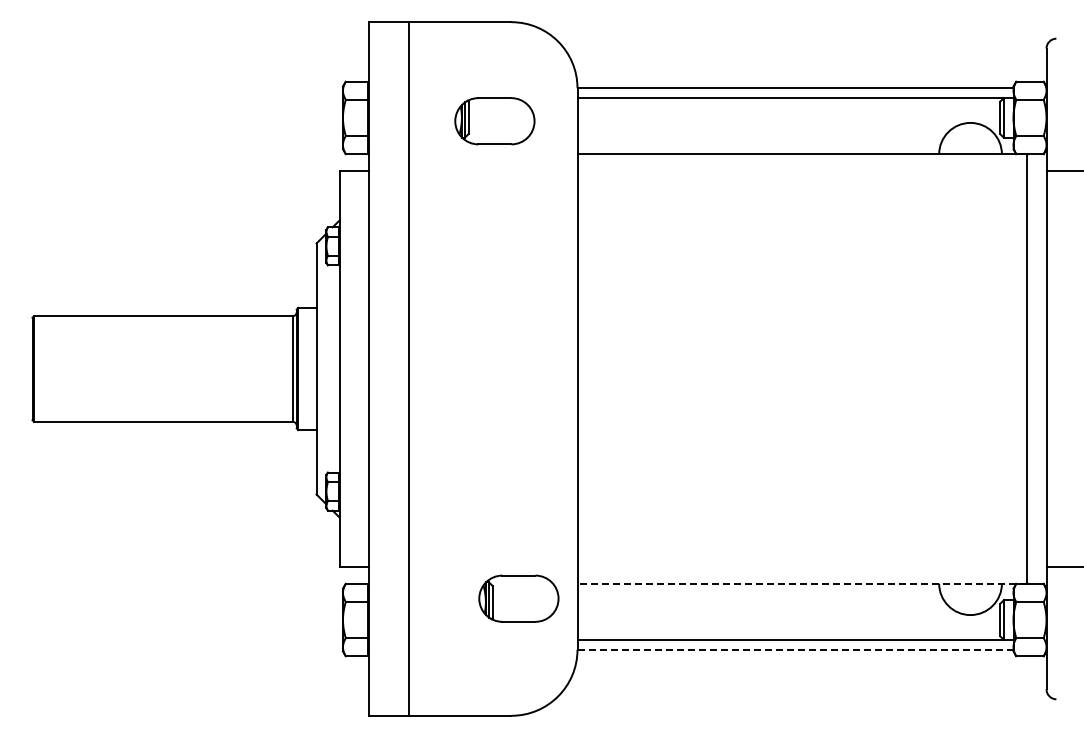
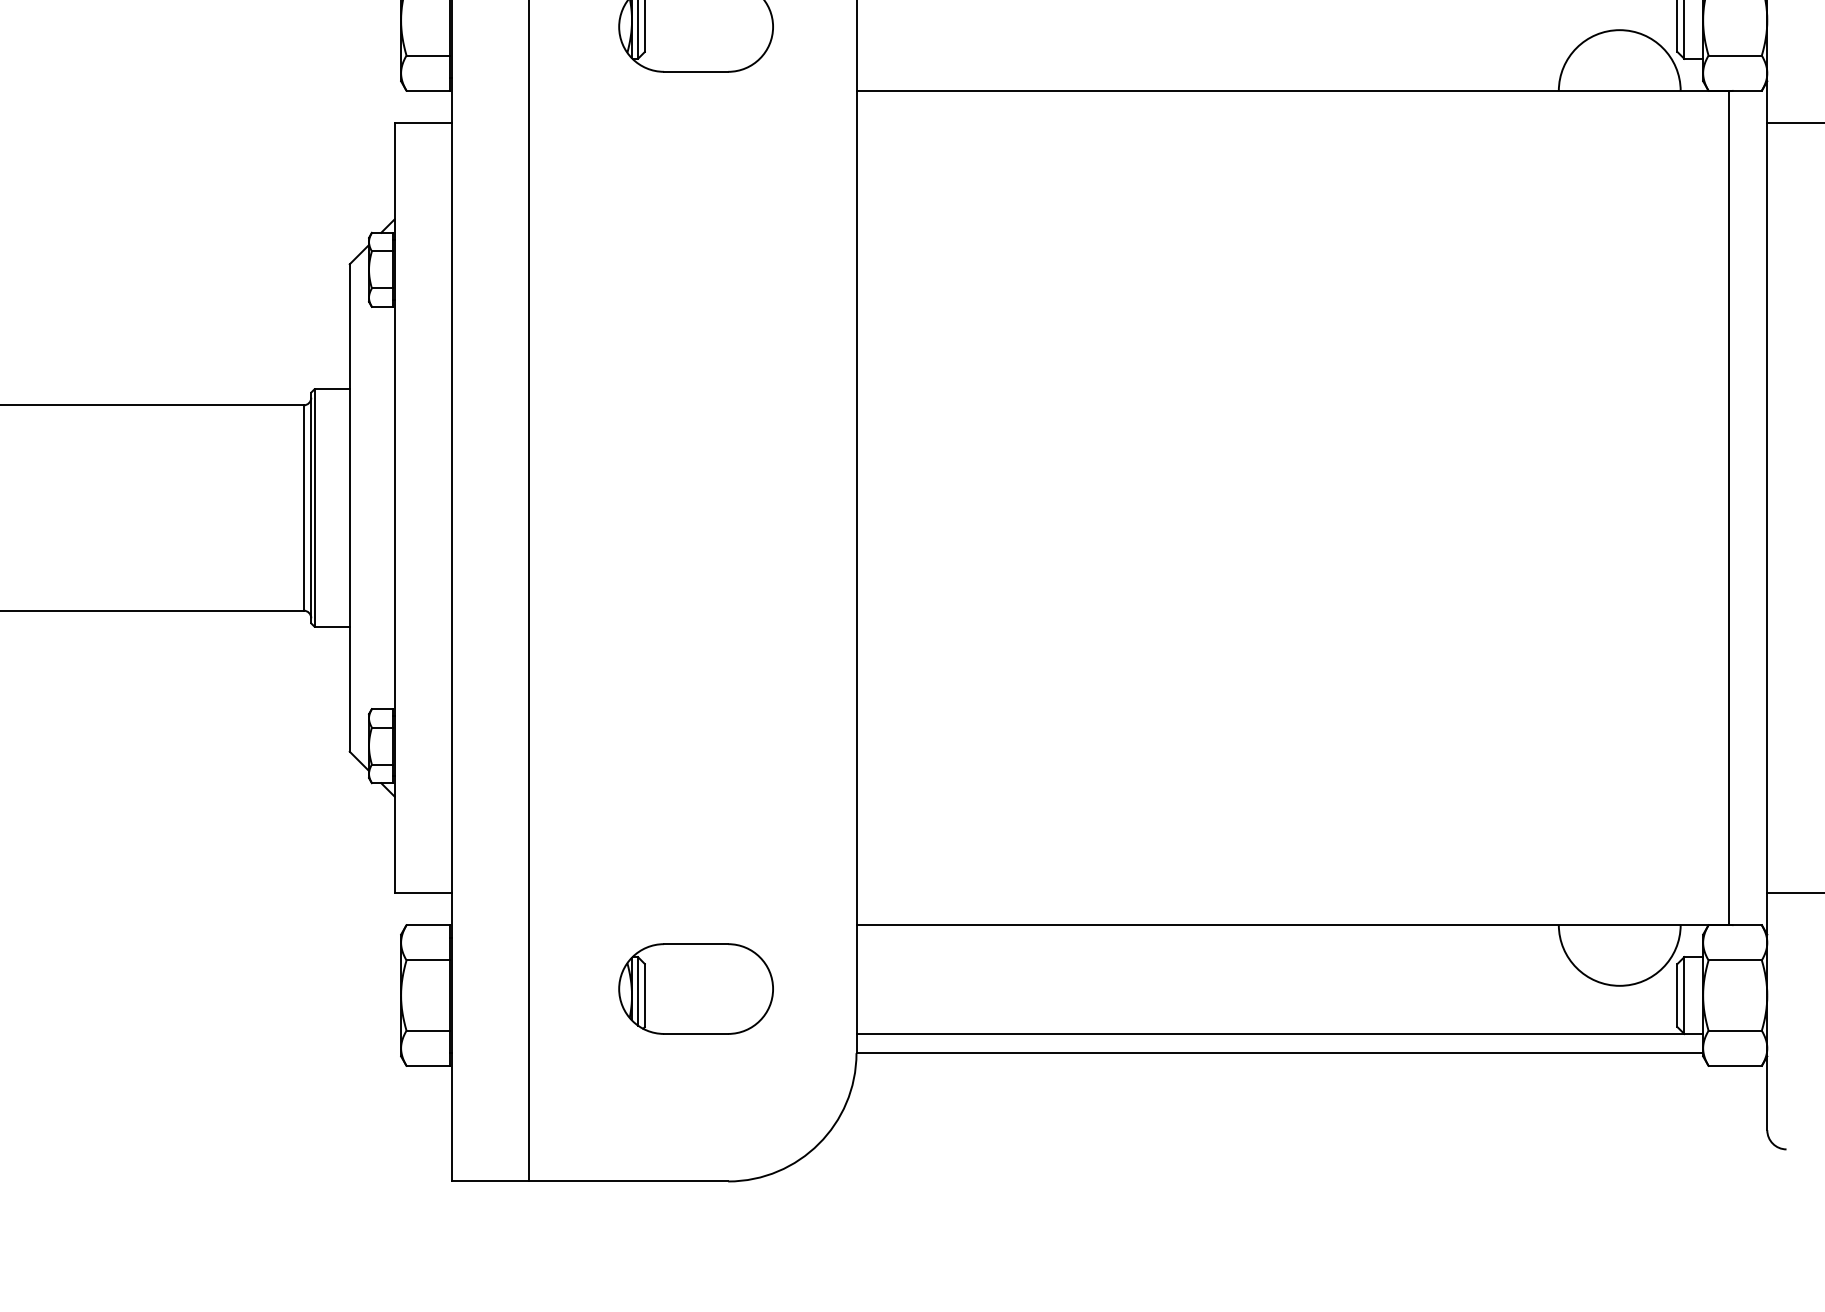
line: (802, 583) -> (1293, 924), dashed -> solid
part: (518, 598) -> (695, 988), moved
line: (795, 649) -> (1279, 1052), dashed -> solid

